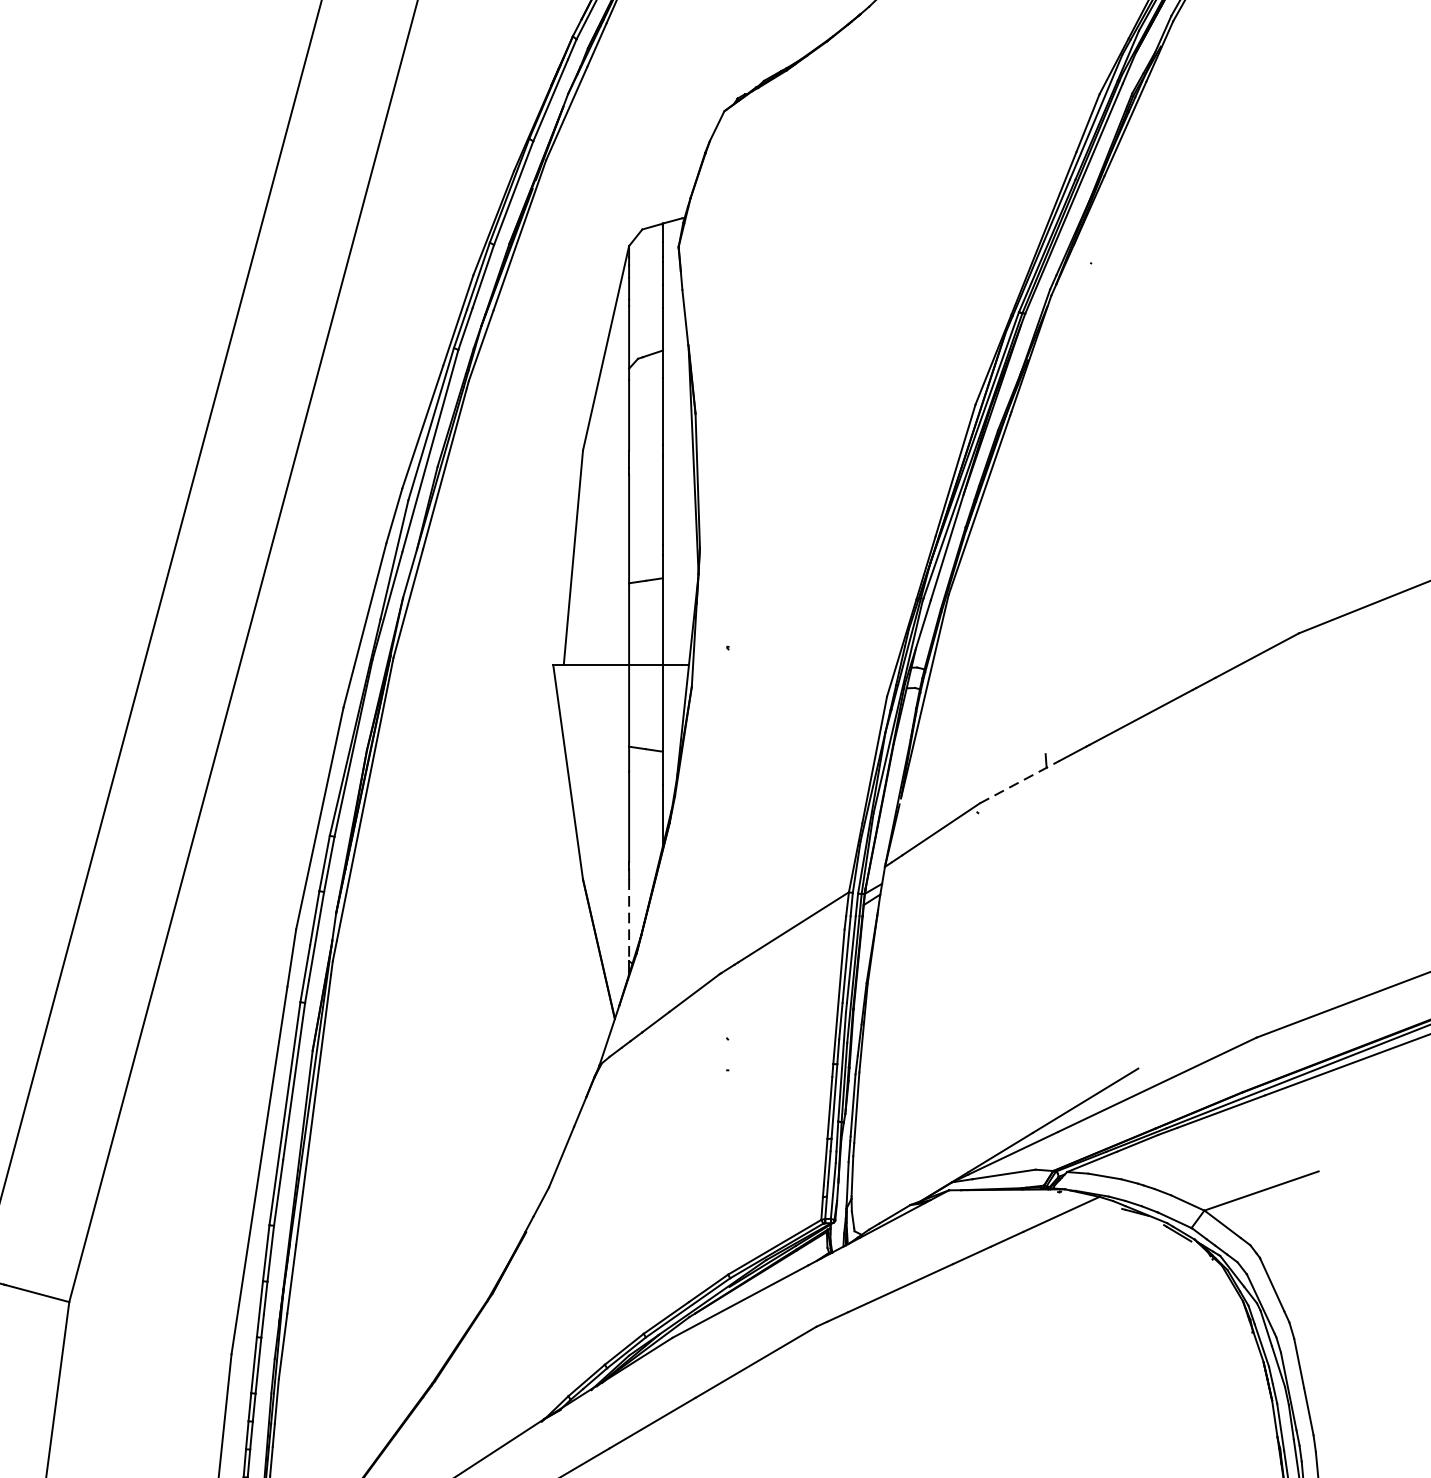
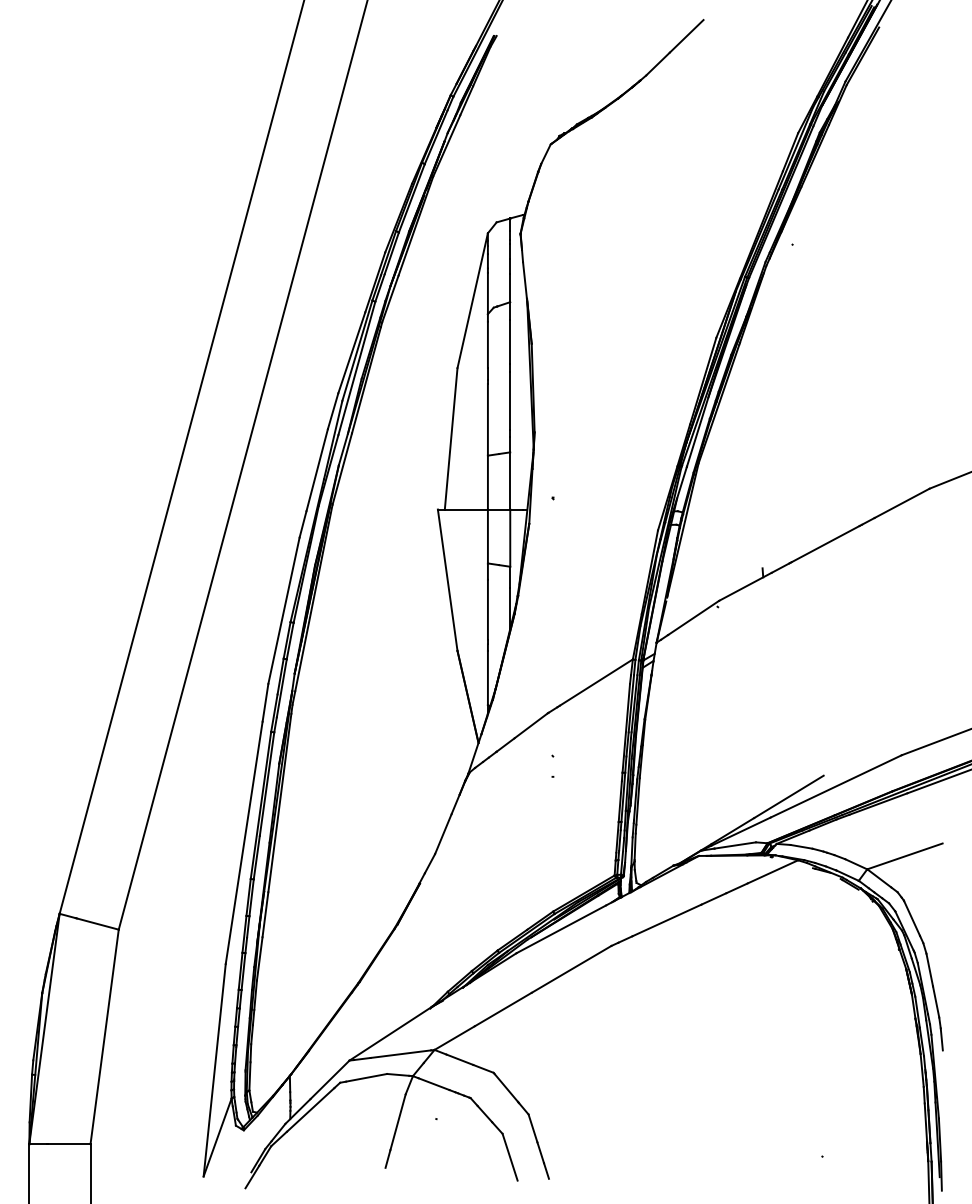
line: (1019, 781) -> (745, 586), dashed -> solid
line: (628, 921) -> (487, 678), dashed -> solid

